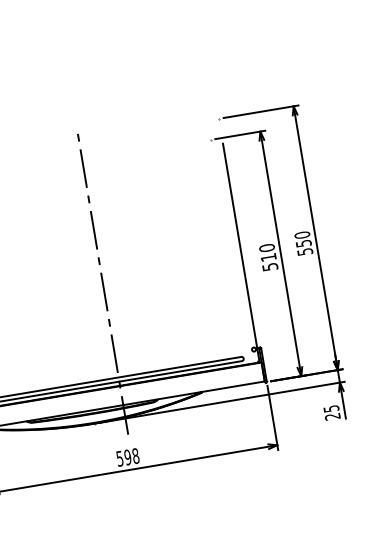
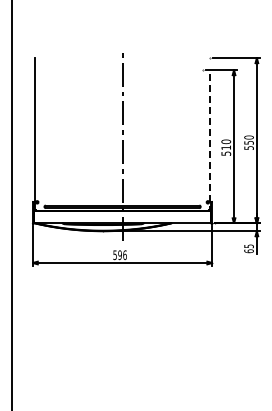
line: (242, 253) -> (210, 142), solid -> dashed
text: (331, 417) -> (248, 251), 25 -> 65
text: (134, 455) -> (124, 254), 598 -> 596

